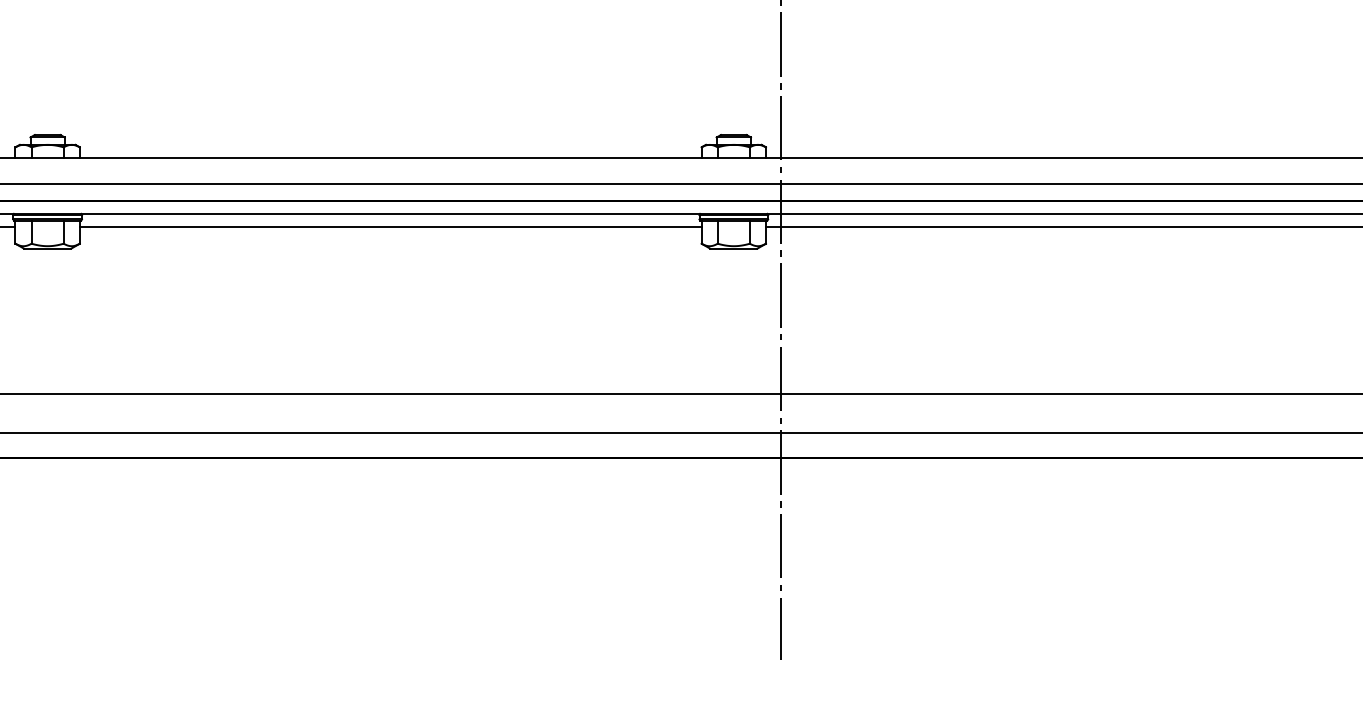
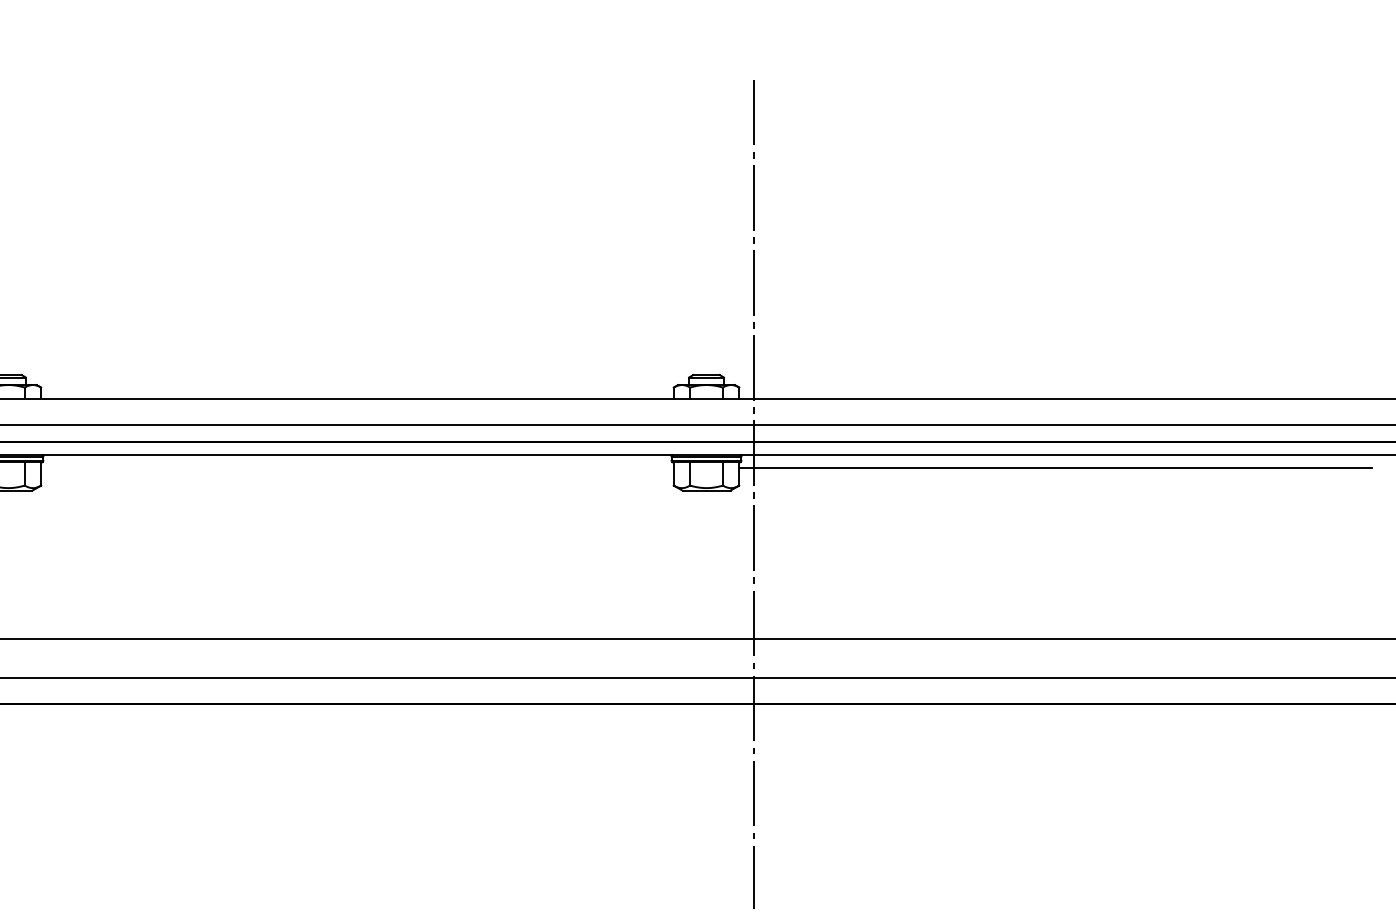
line: (390, 226) -> (357, 468), removed

